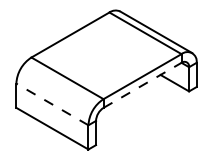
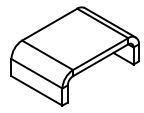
line: (142, 85) -> (100, 60), dashed -> solid
line: (52, 104) -> (37, 73), dashed -> solid

